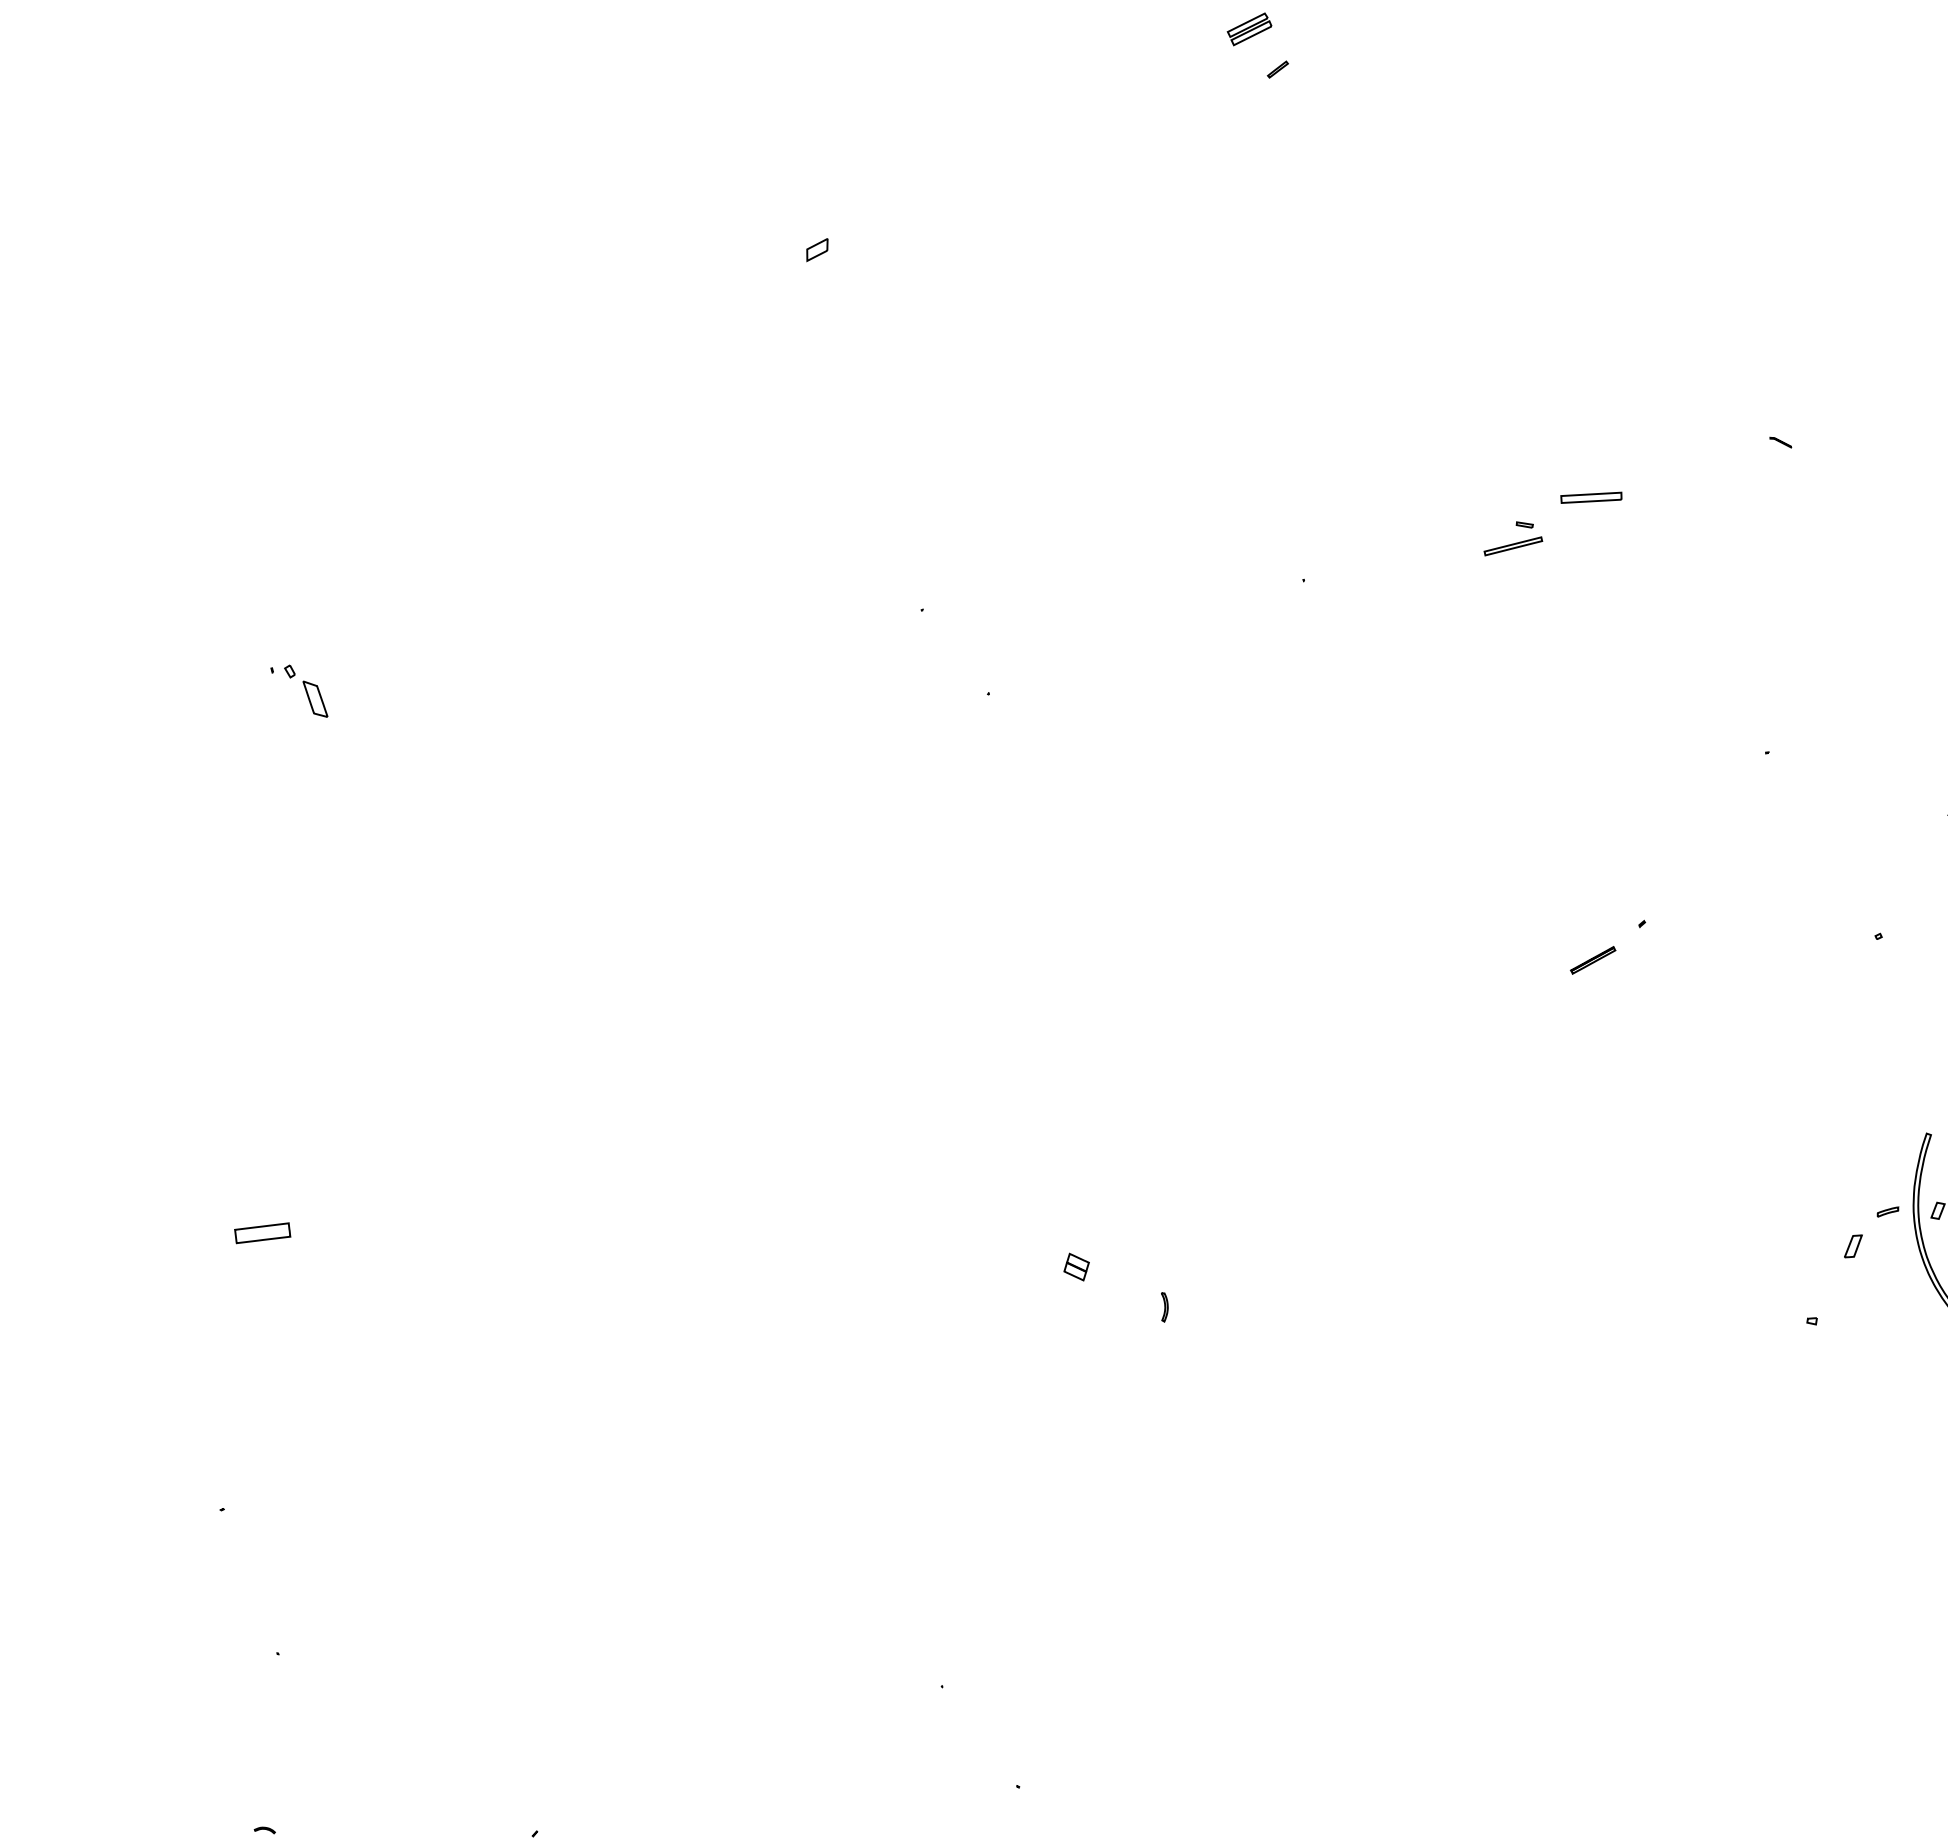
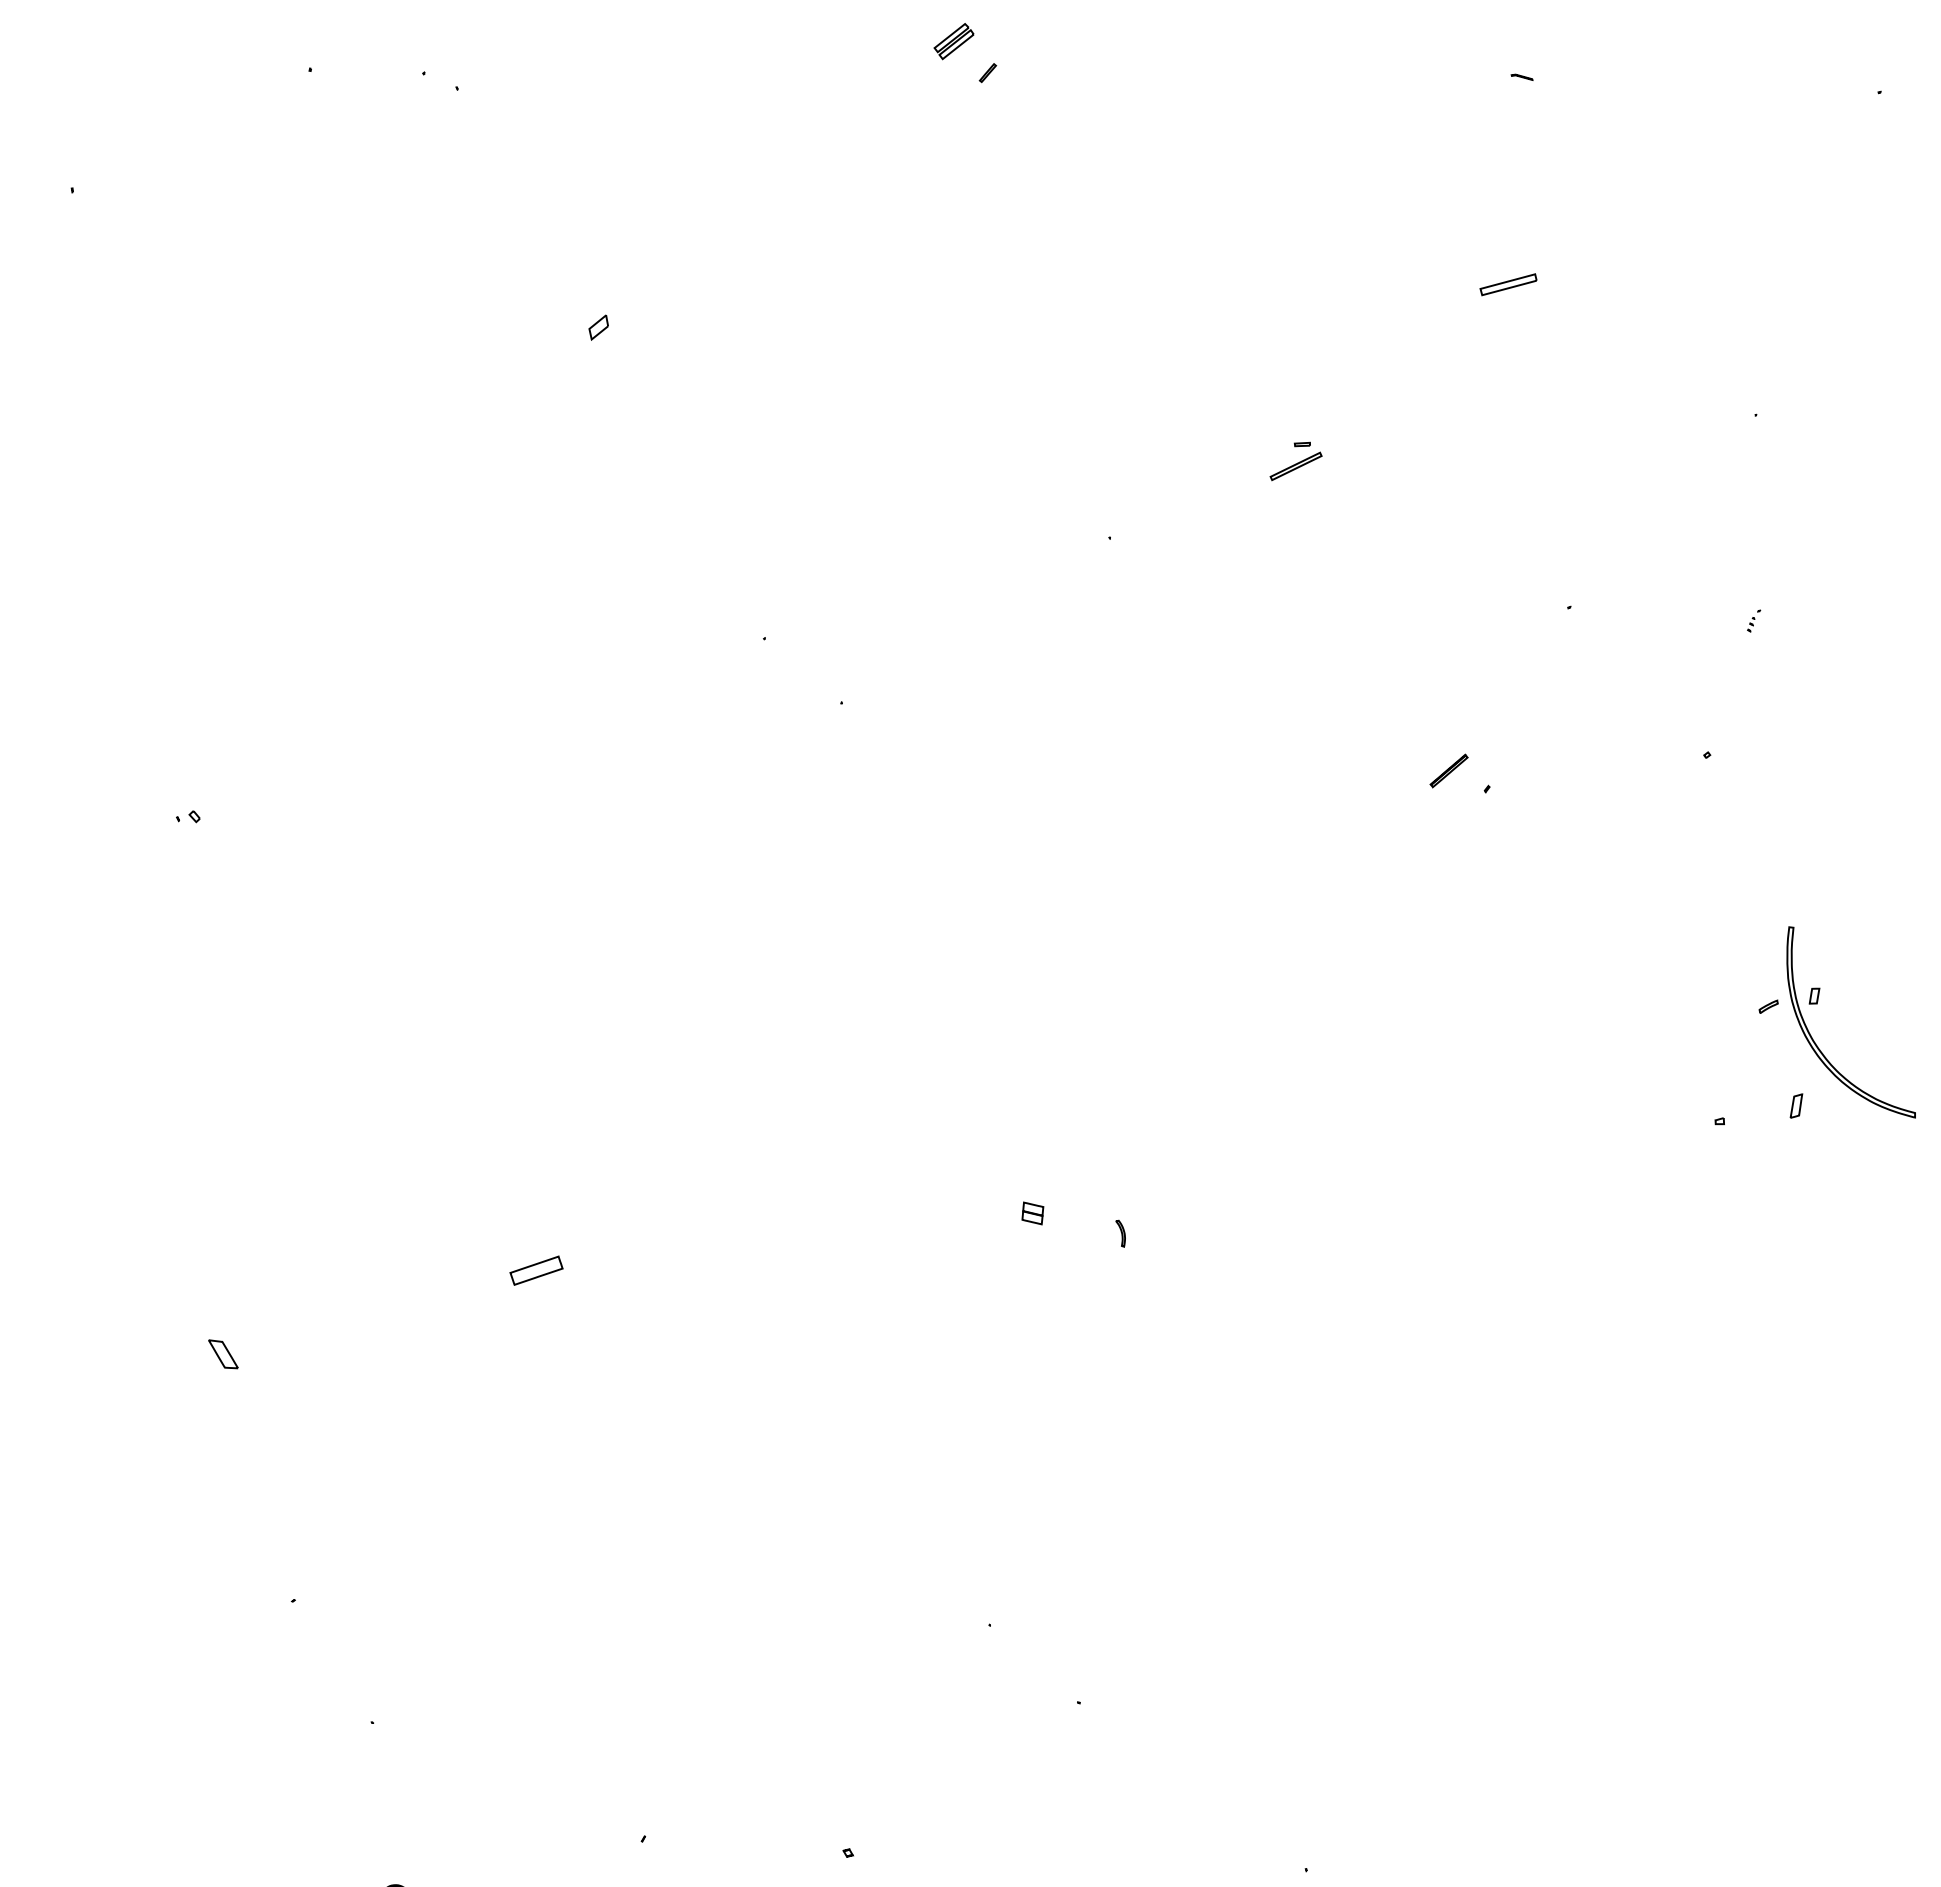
line: (1780, 441) -> (1521, 76), moved
part: (1591, 497) -> (1508, 284), moved
part: (315, 699) -> (223, 1354), moved
part: (1592, 959) -> (1448, 770), moved
part: (262, 1232) -> (536, 1270), moved
part: (1853, 1245) -> (1796, 1105), moved

